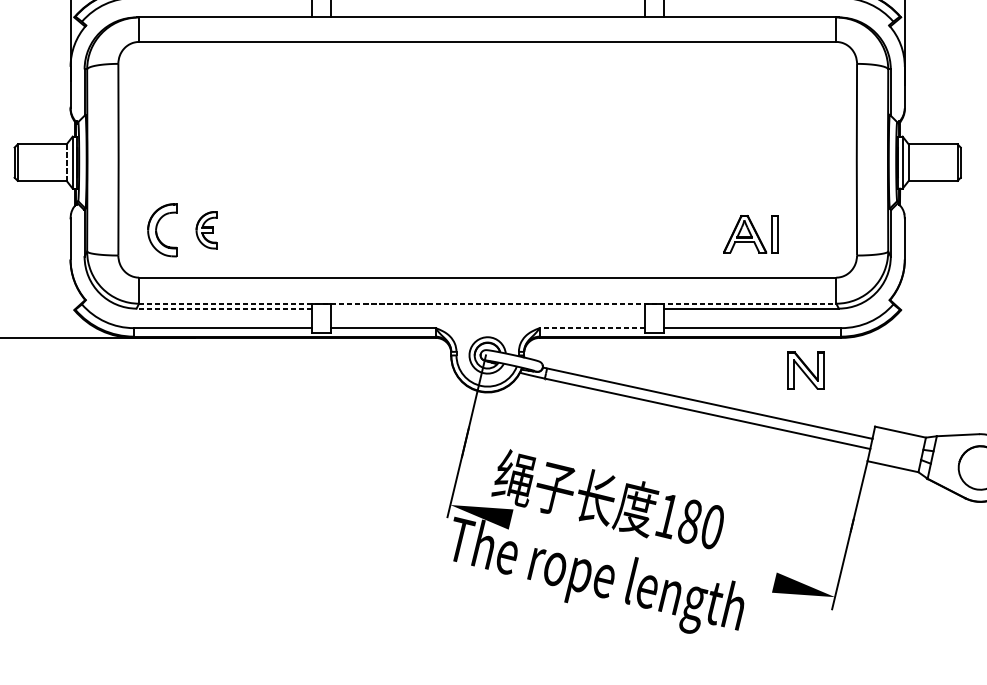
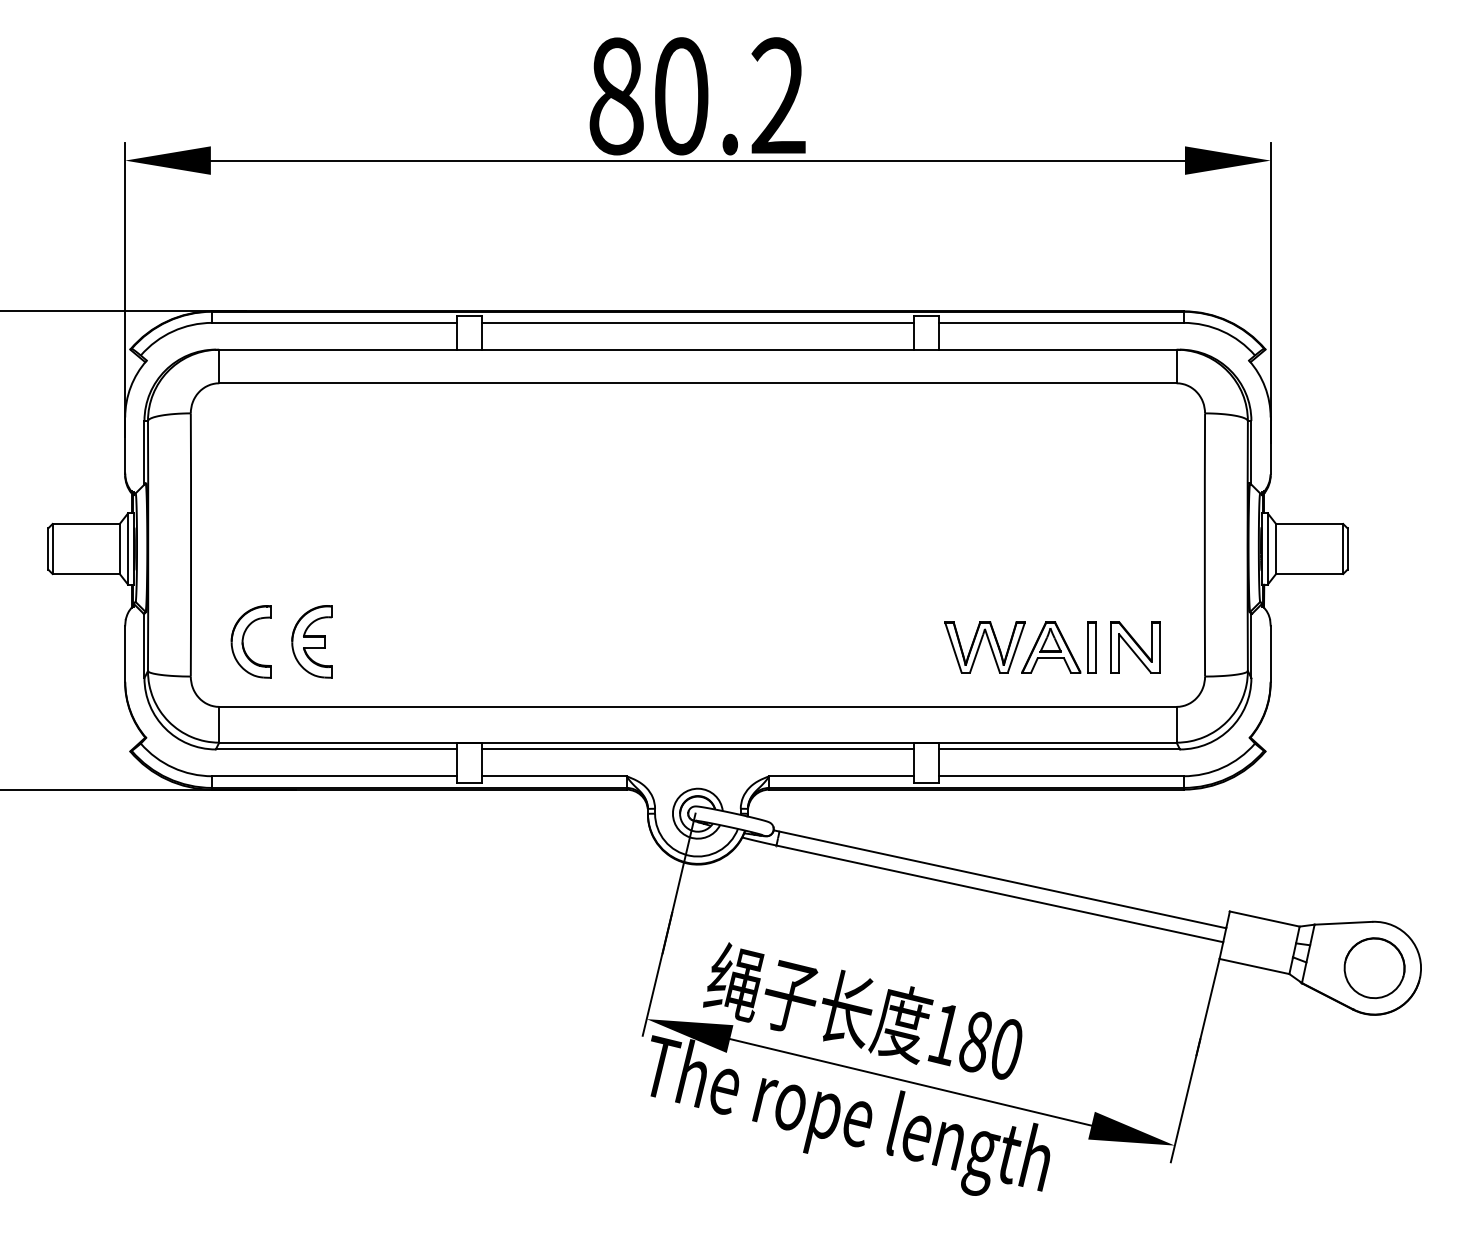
line: (66, 163) -> (119, 549), dashed -> solid
part: (206, 230) -> (311, 641), size x1.43
part: (696, 234) -> (984, 647), added
line: (487, 303) -> (697, 742), dashed -> solid
line: (223, 308) -> (335, 749), dashed -> solid
line: (487, 308) -> (697, 749), added
line: (591, 328) -> (840, 776), dashed -> solid
part: (806, 370) -> (1135, 647), moved
line: (642, 551) -> (910, 1082), added

